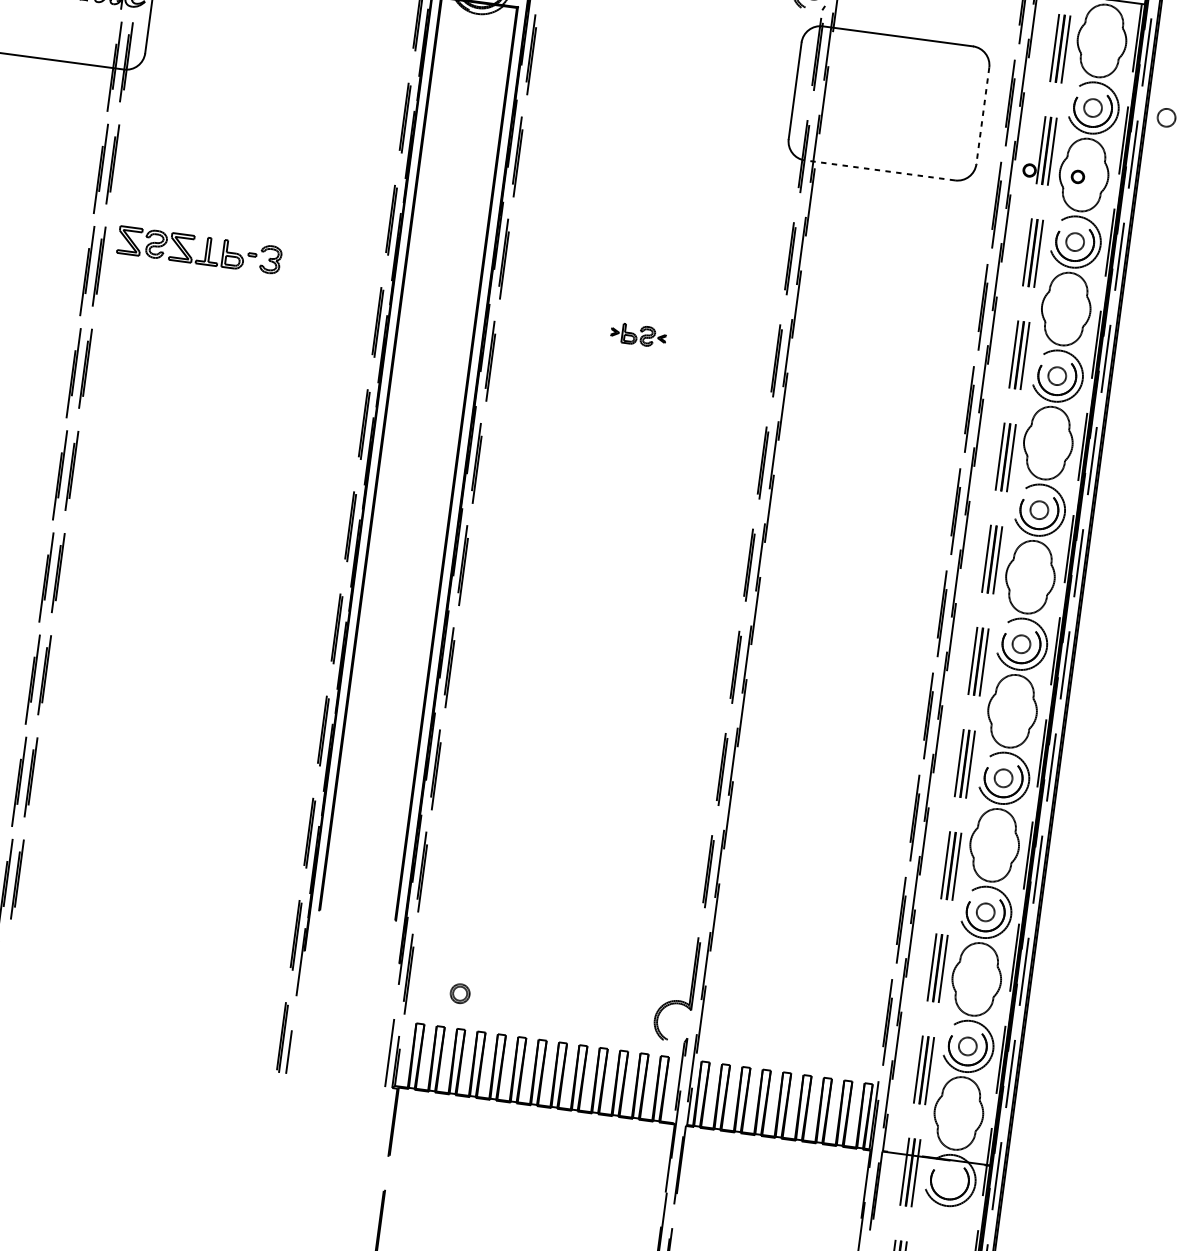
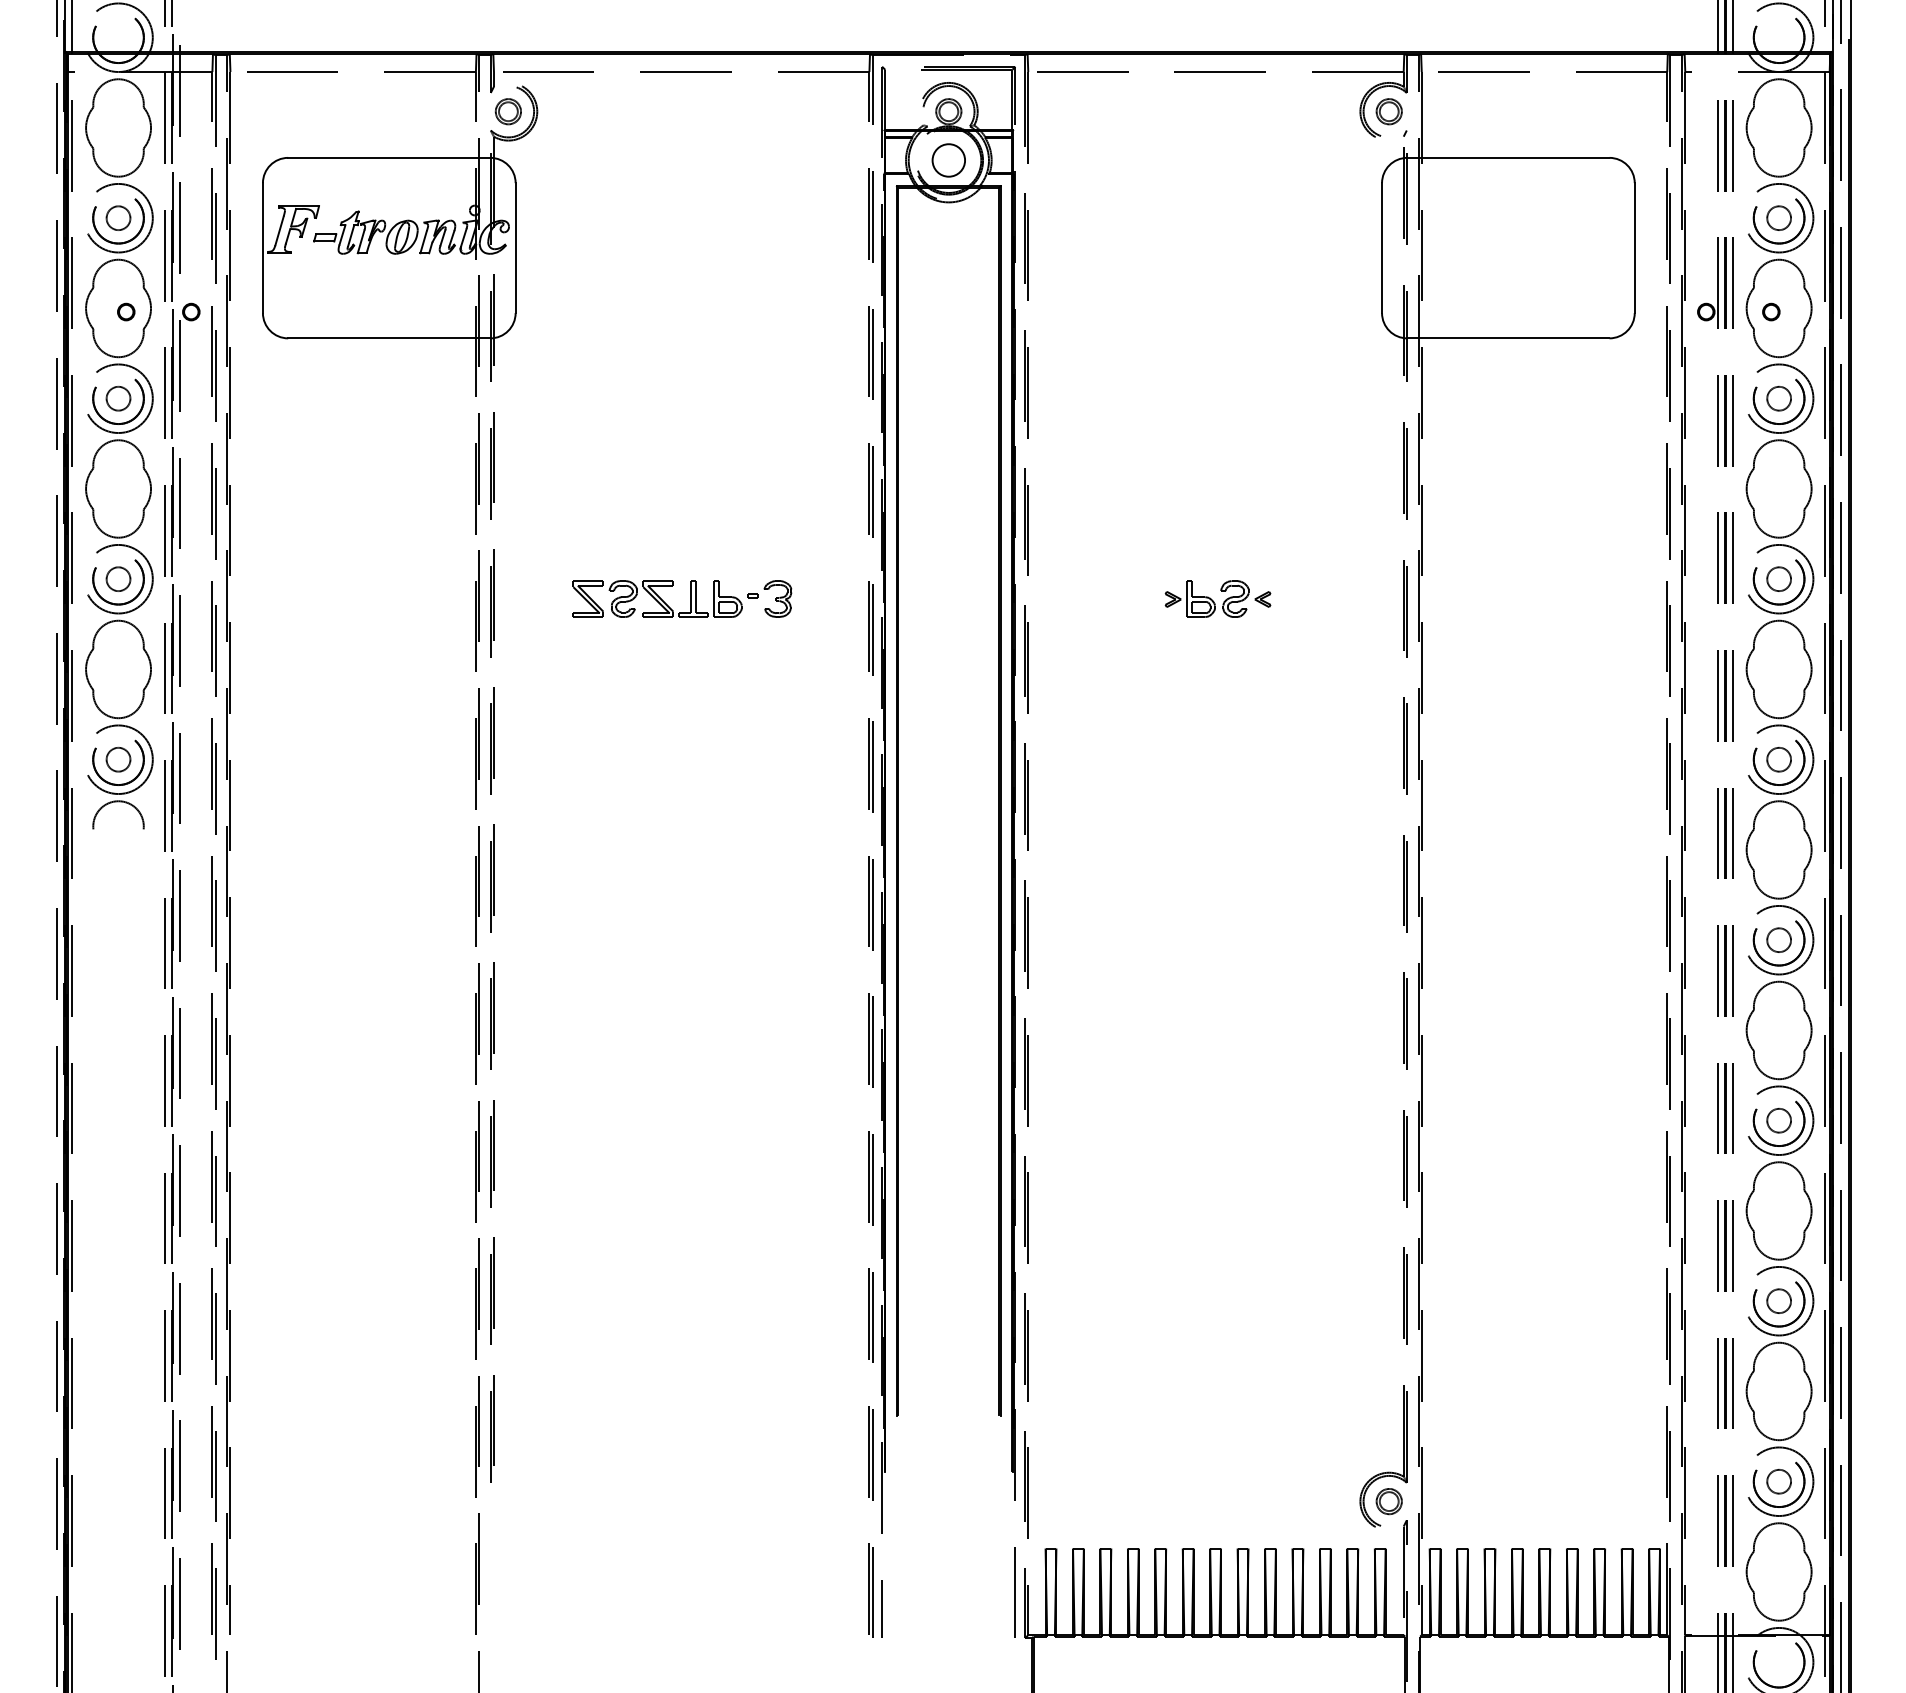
line: (982, 116) -> (1634, 248), dashed -> solid
circle: (1166, 117) -> (1877, 217), removed
line: (879, 170) -> (1507, 338), dashed -> solid
part: (205, 250) -> (690, 598), moved
part: (638, 334) -> (1217, 598), size x1.43
part: (459, 993) -> (1388, 1501), moved

